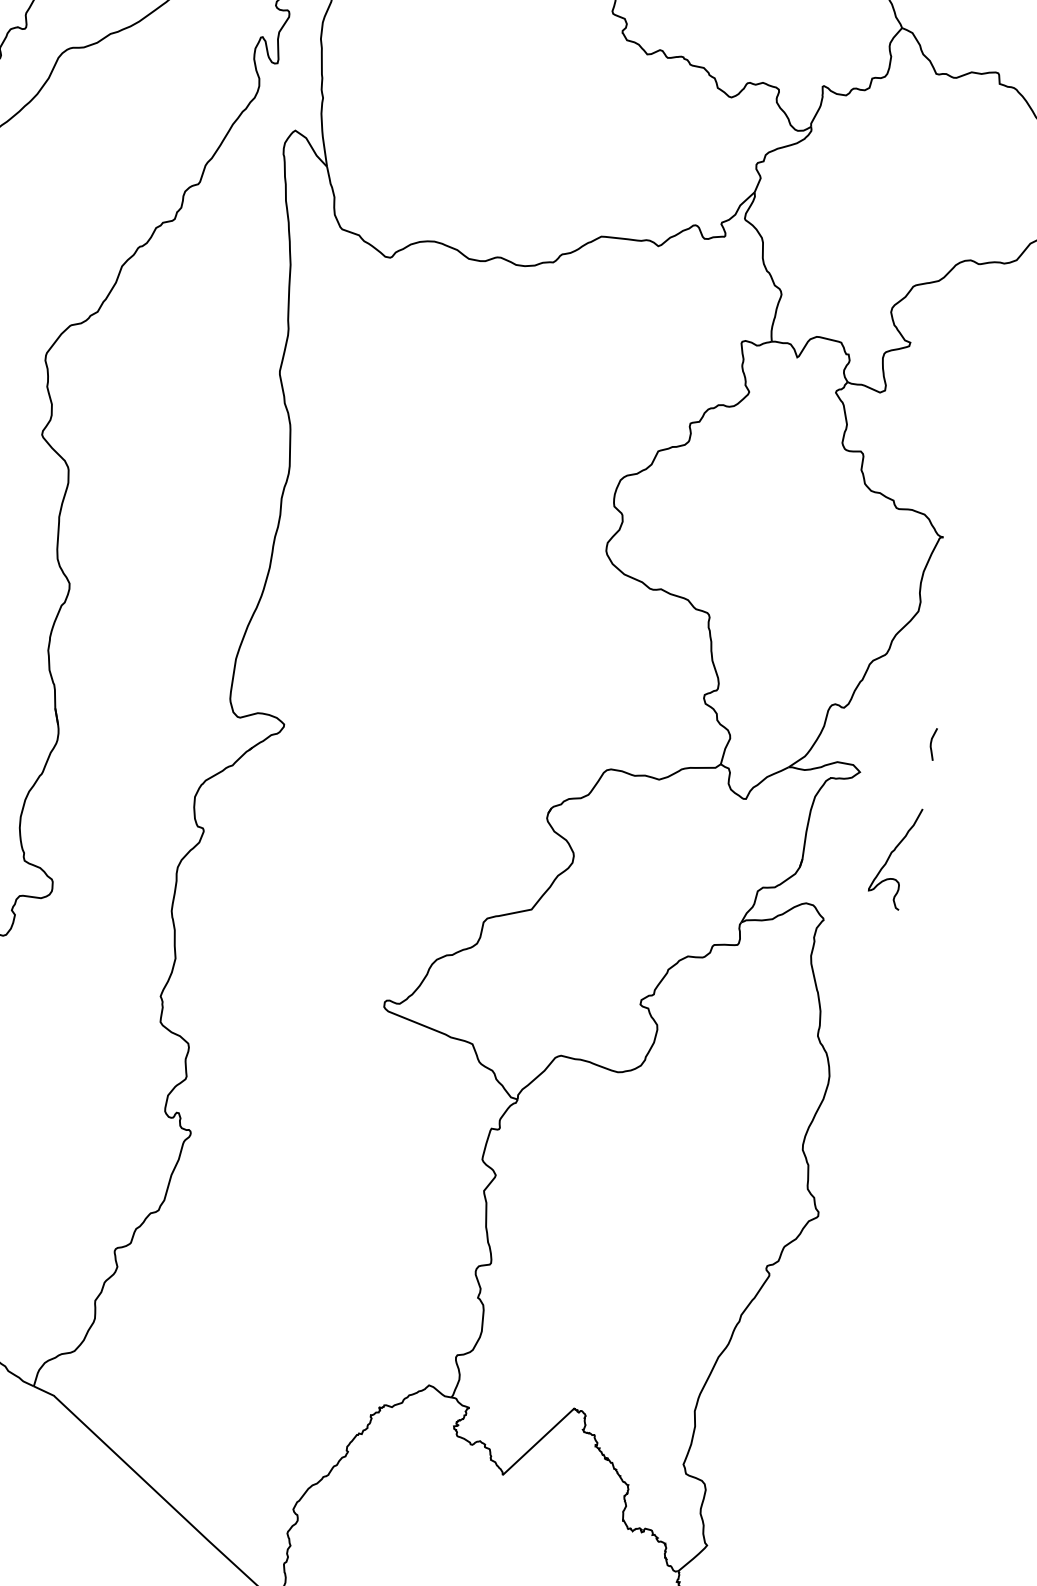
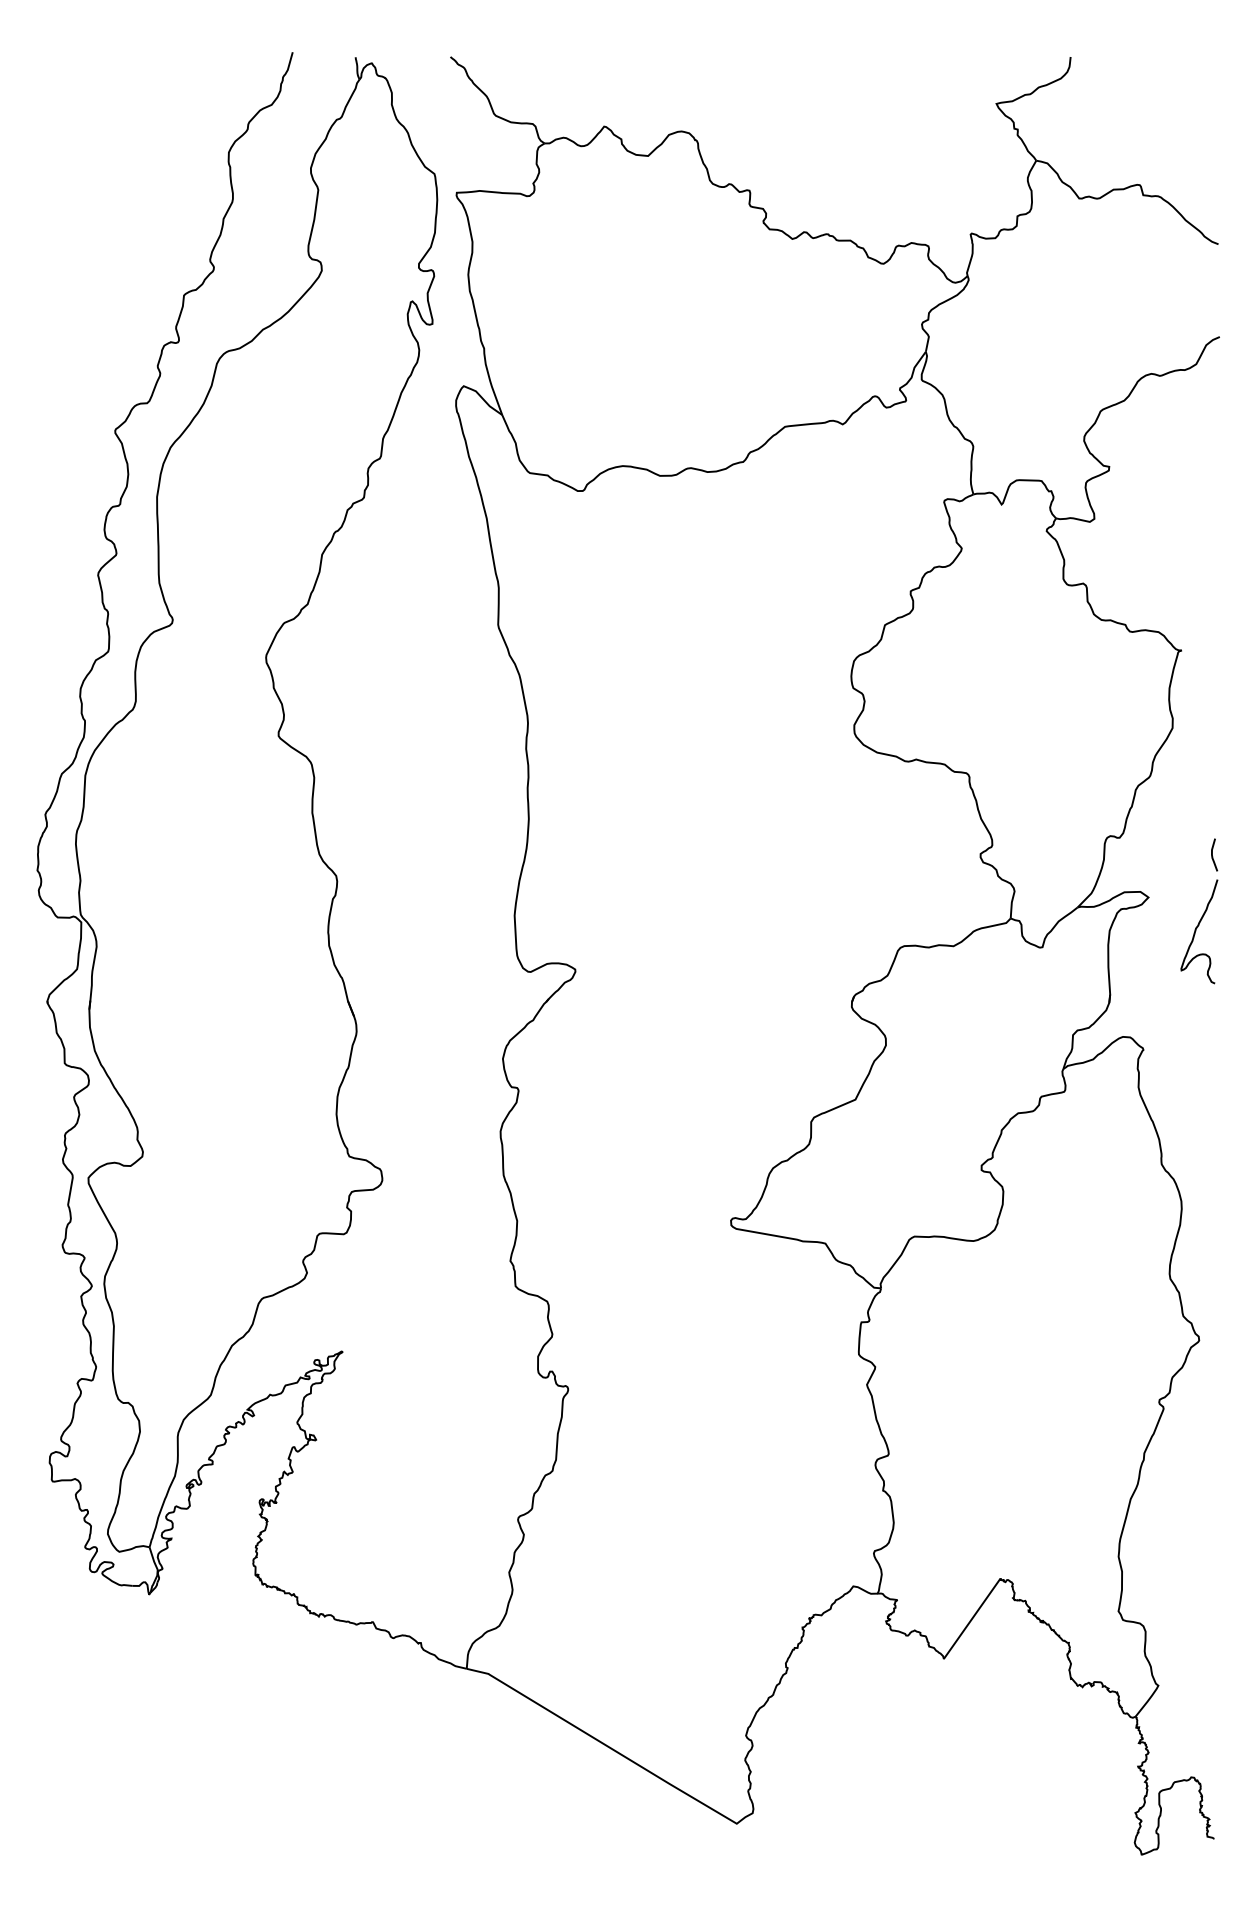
curve: (891, 855) -> (1196, 931), moved

